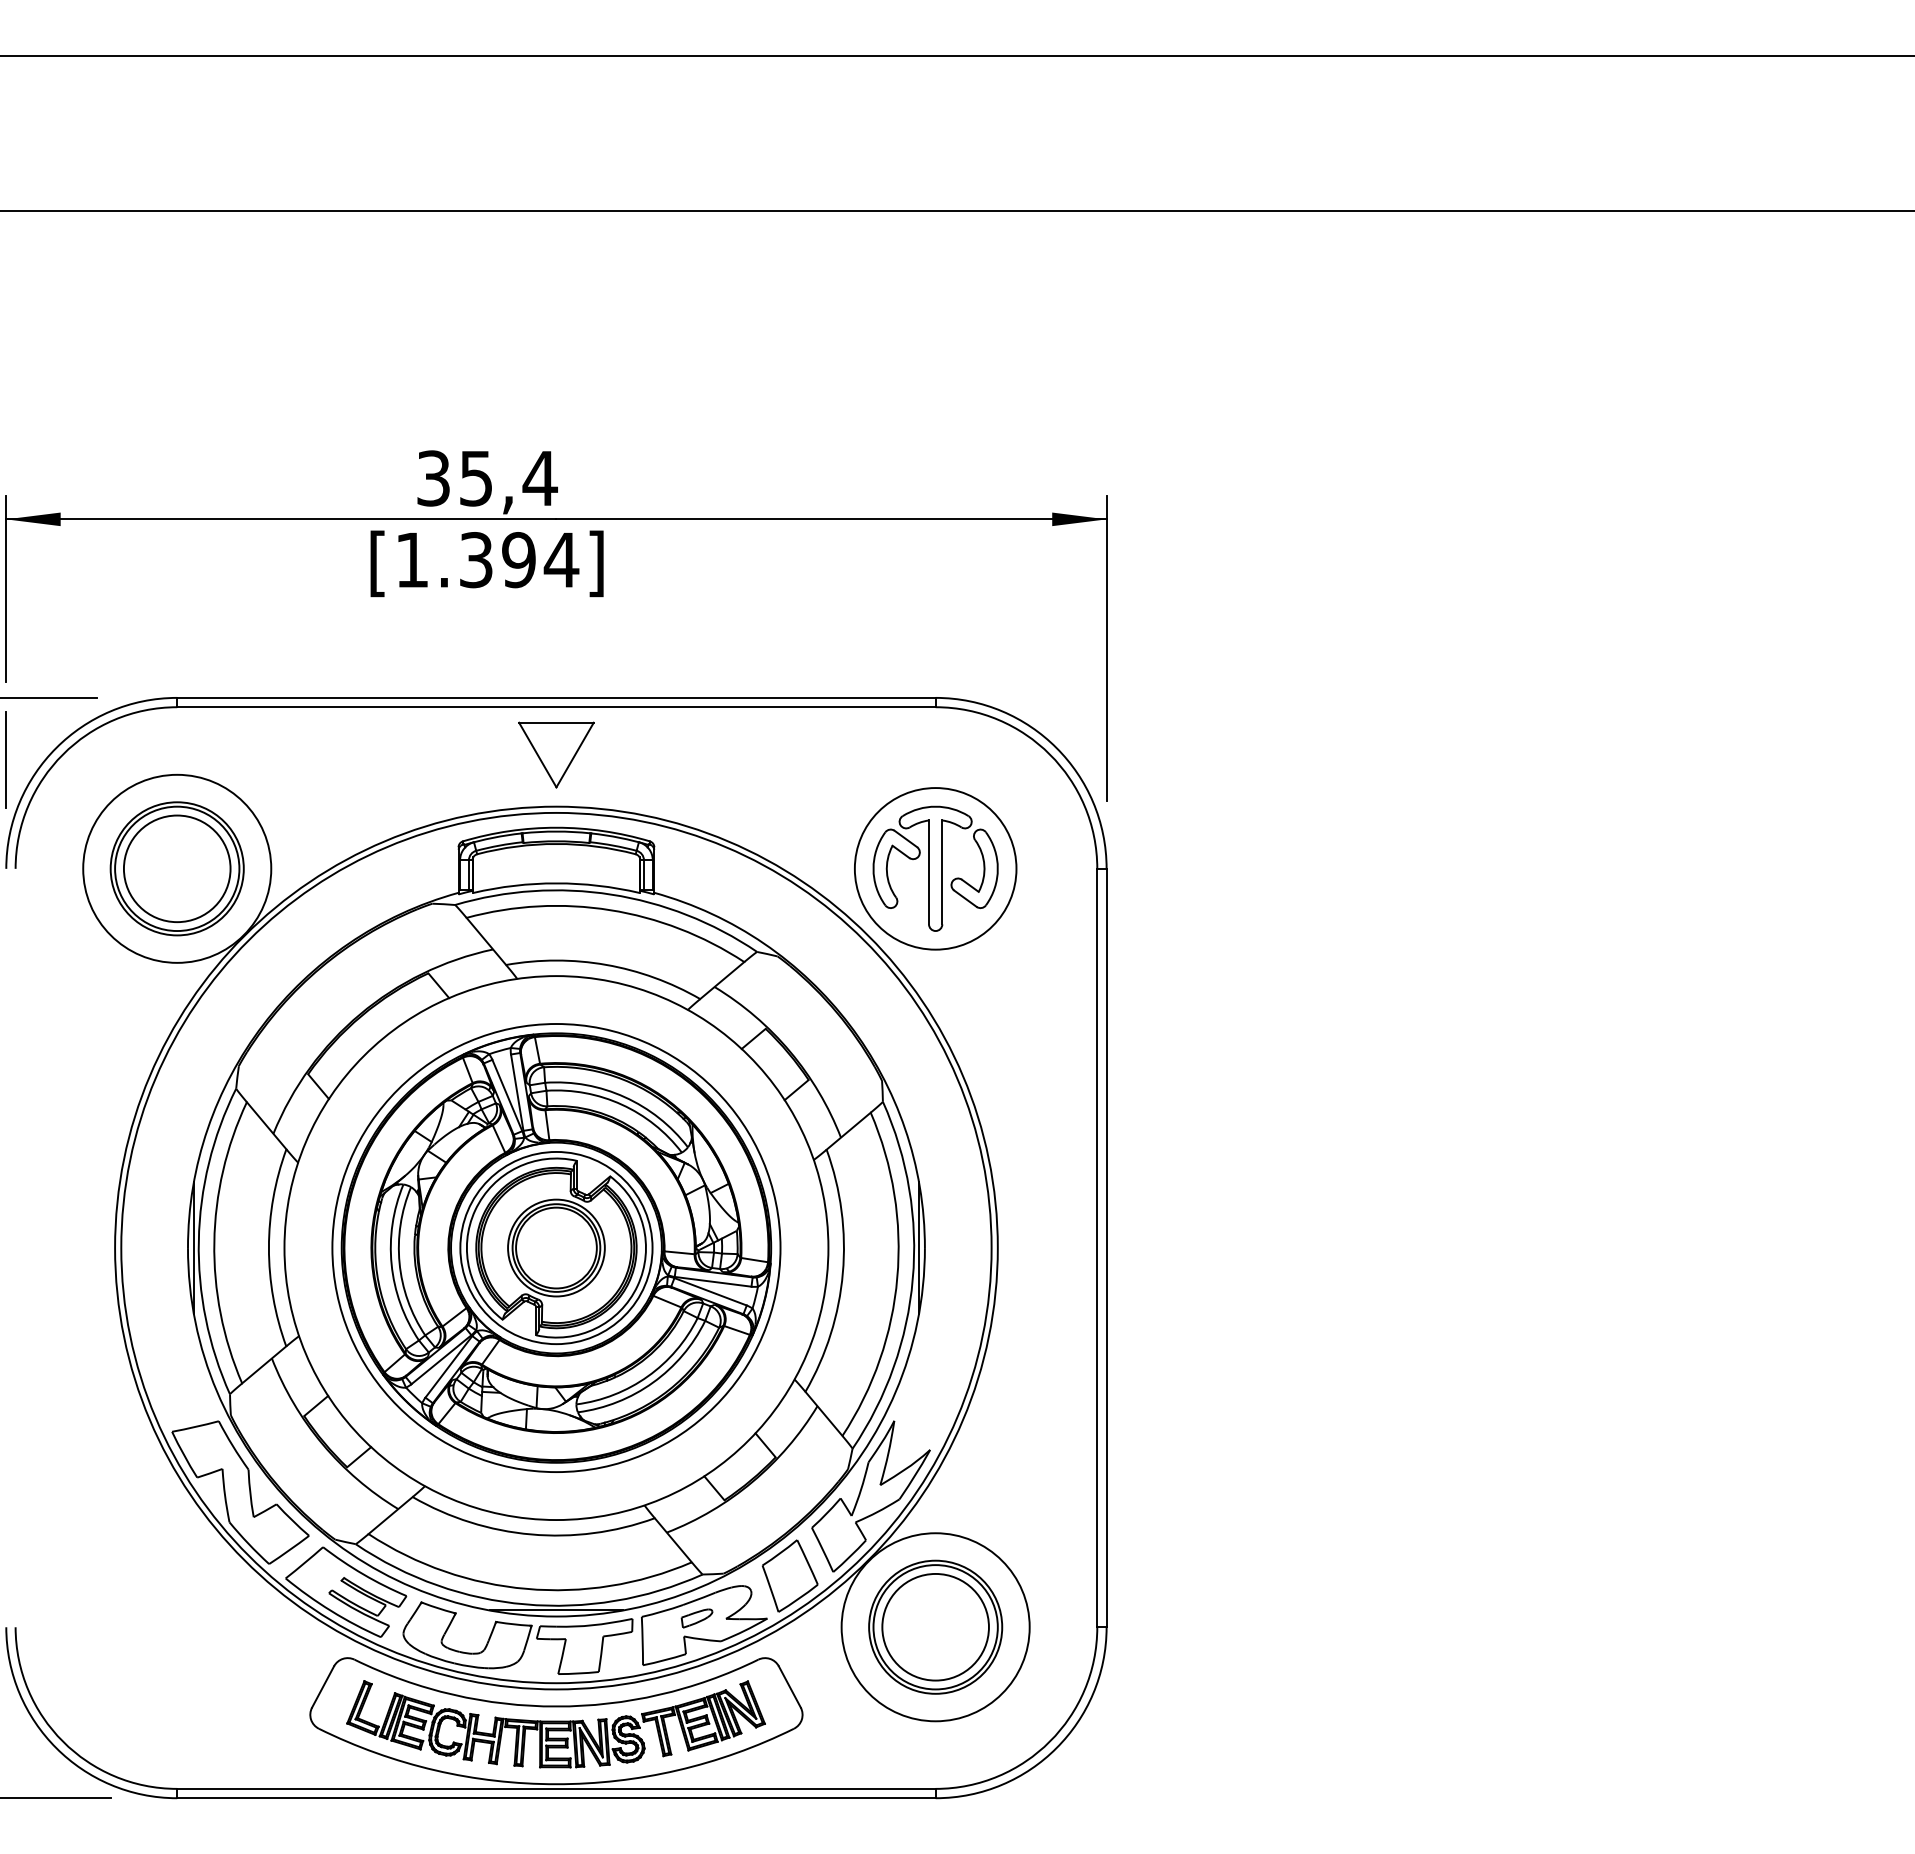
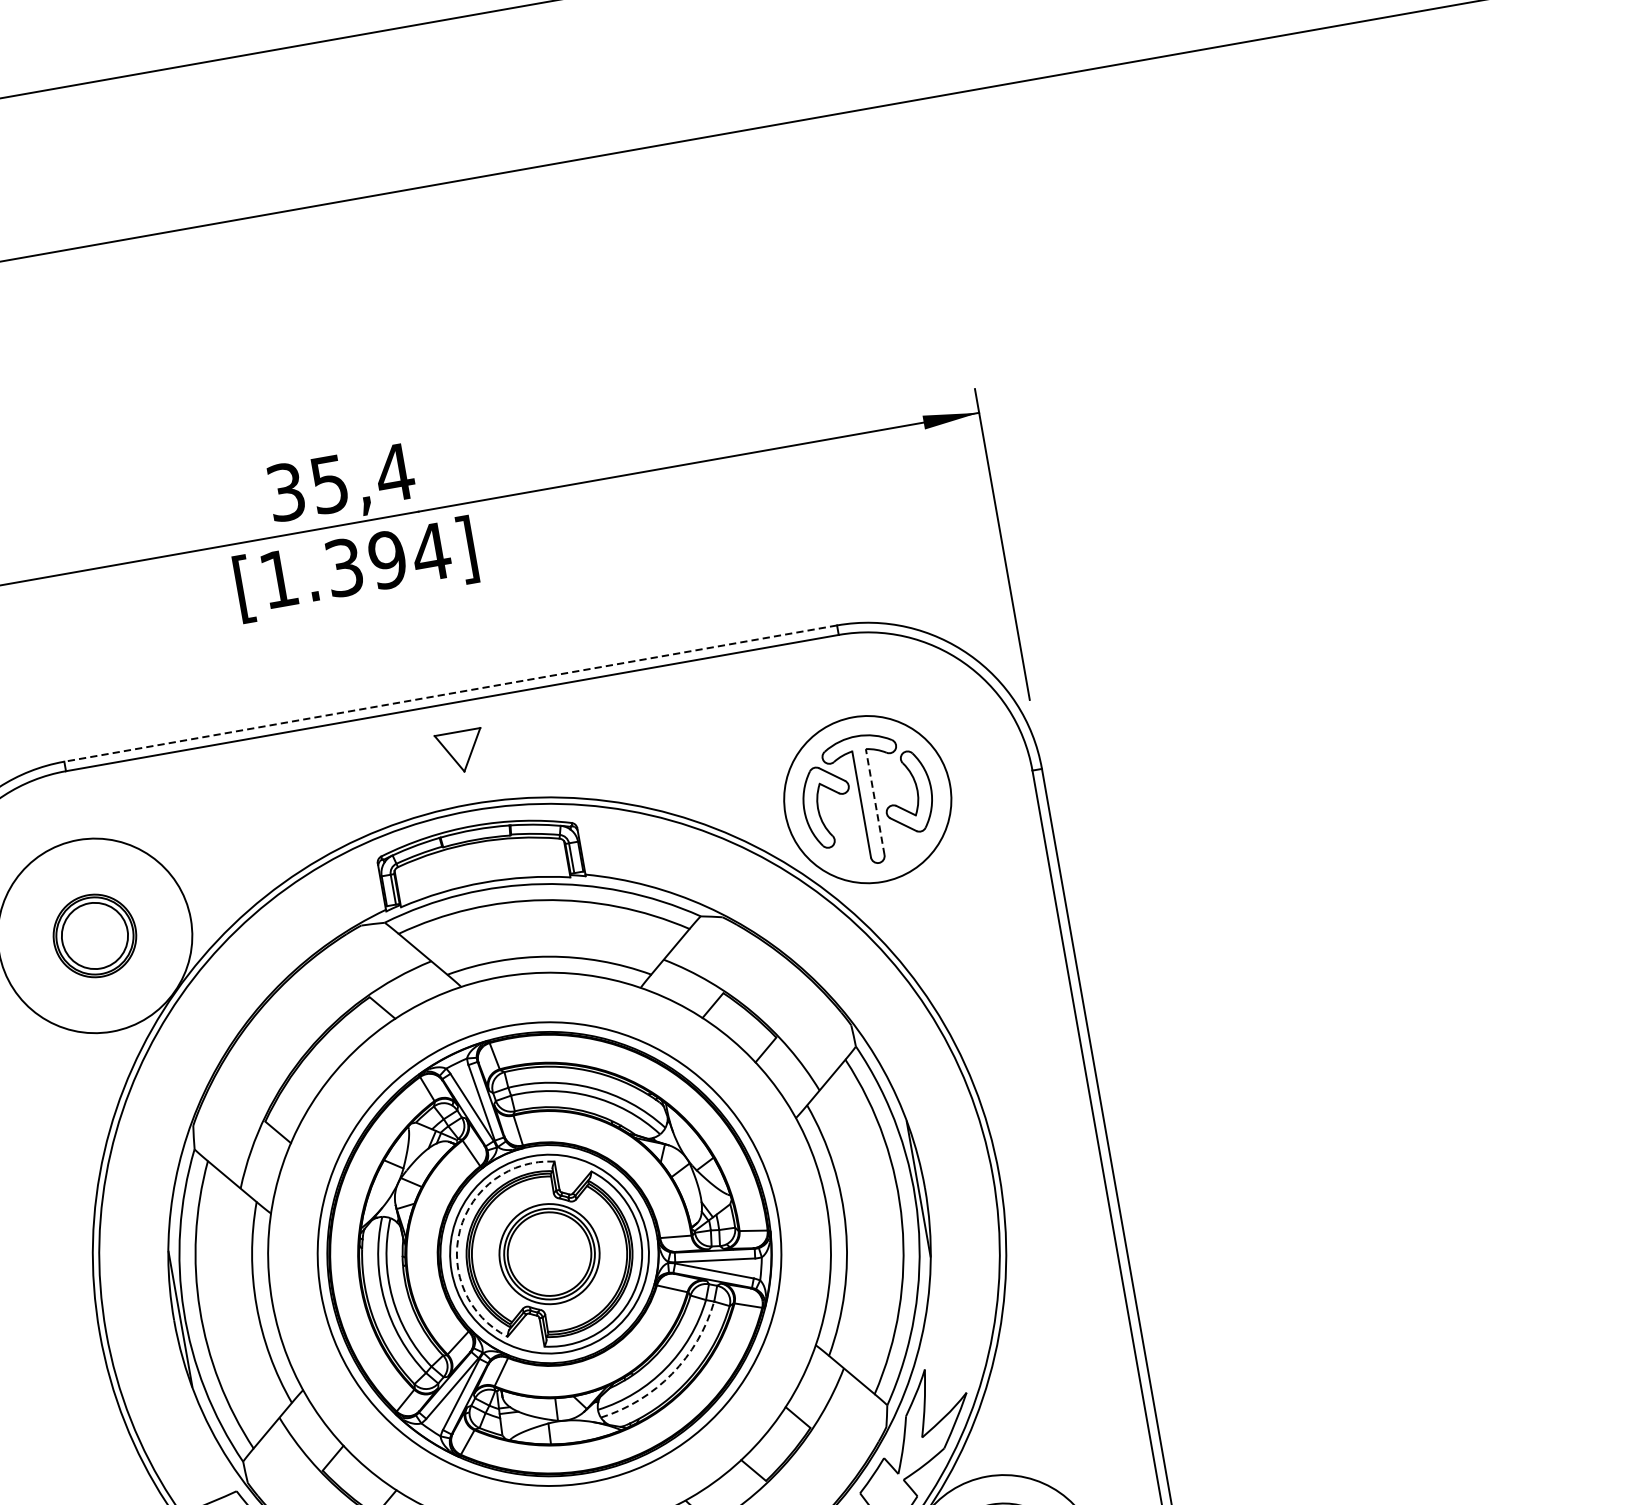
line: (555, 697) -> (449, 693), solid -> dashed
part: (556, 754) -> (460, 751), size x0.6
part: (176, 868) -> (94, 935), size x0.6
line: (942, 872) -> (875, 802), solid -> dashed
arc: (475, 1210) -> (460, 1230), solid -> dashed
arc: (653, 1382) -> (672, 1373), solid -> dashed

